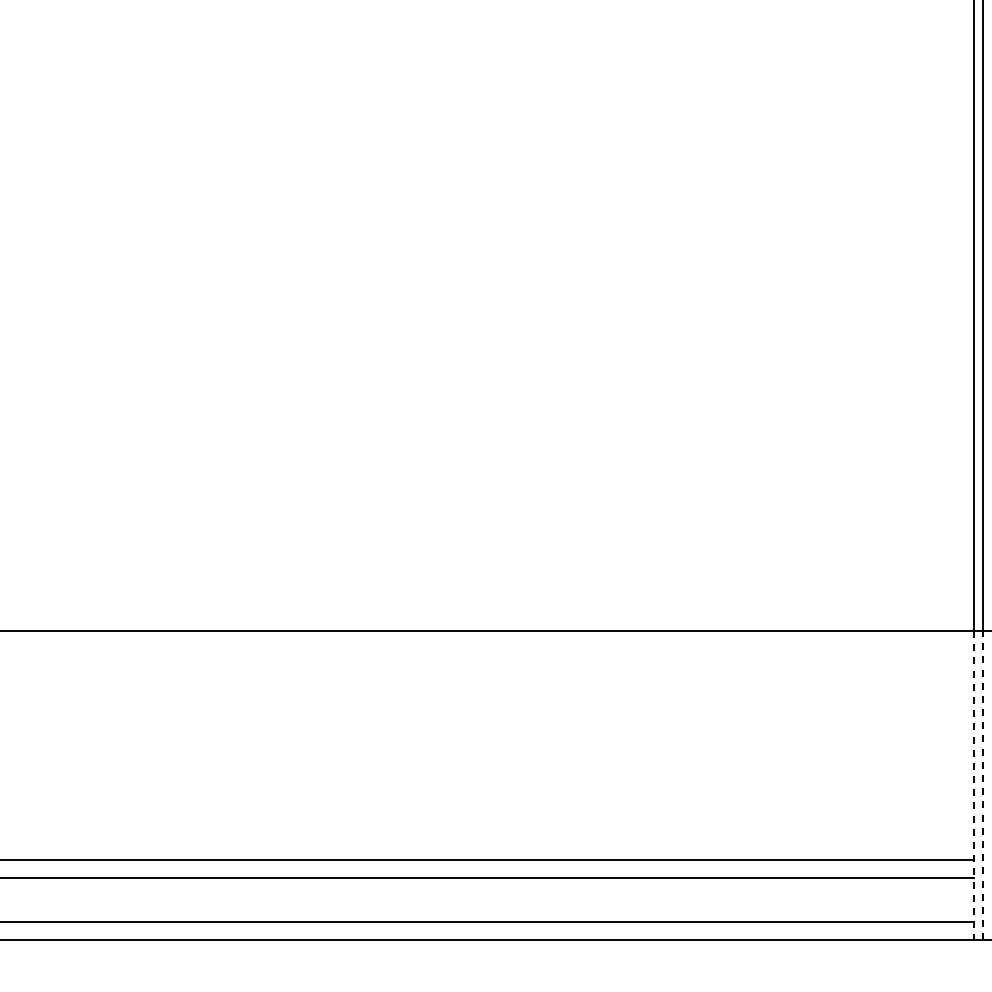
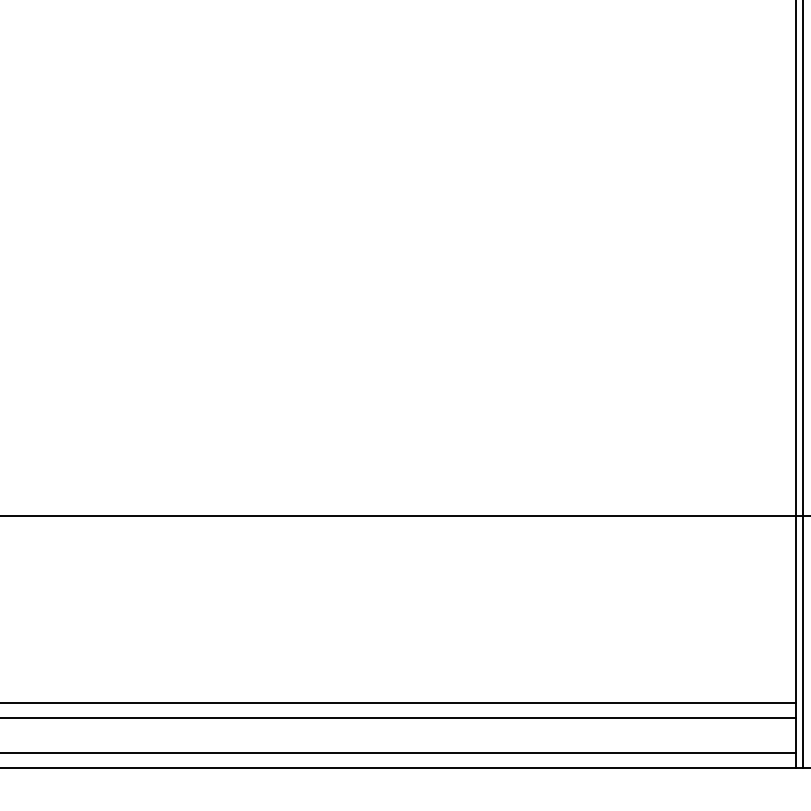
line: (973, 785) -> (795, 642), dashed -> solid
line: (982, 785) -> (803, 642), dashed -> solid

